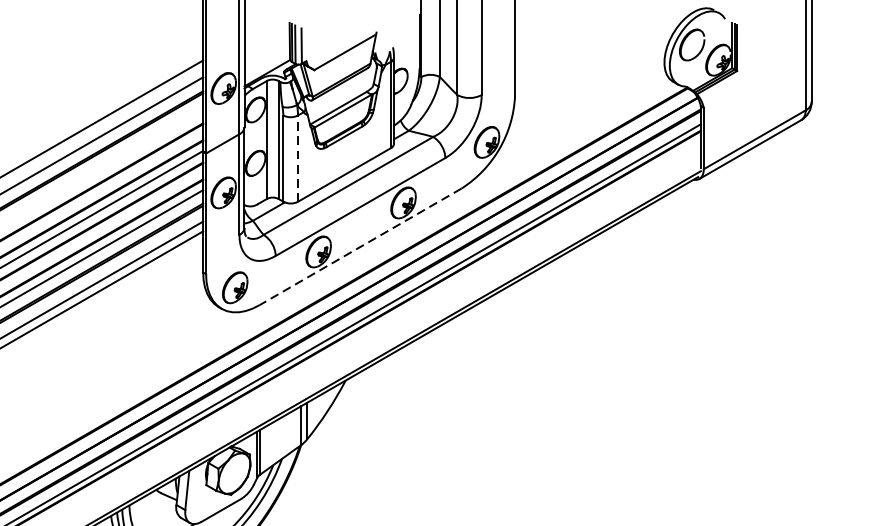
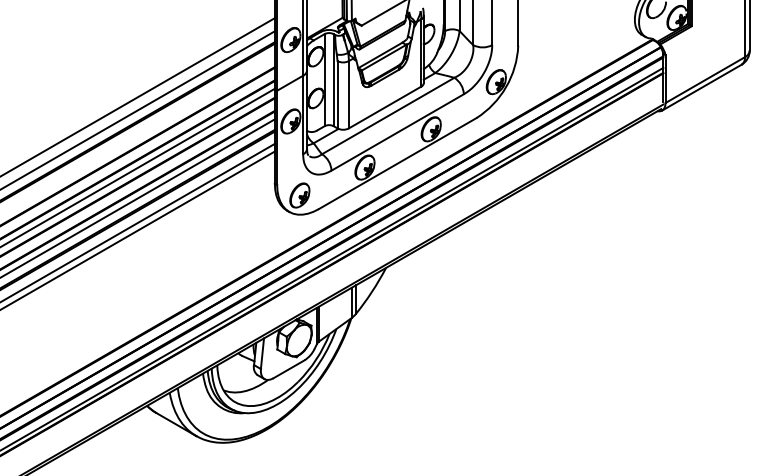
line: (297, 158) -> (348, 94), dashed -> solid
line: (360, 246) -> (397, 163), dashed -> solid

